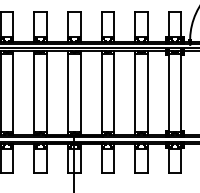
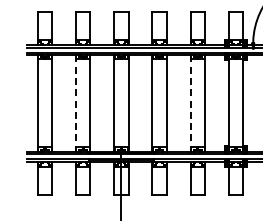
line: (34, 92) -> (76, 103), solid -> dashed
line: (135, 92) -> (190, 103), solid -> dashed

